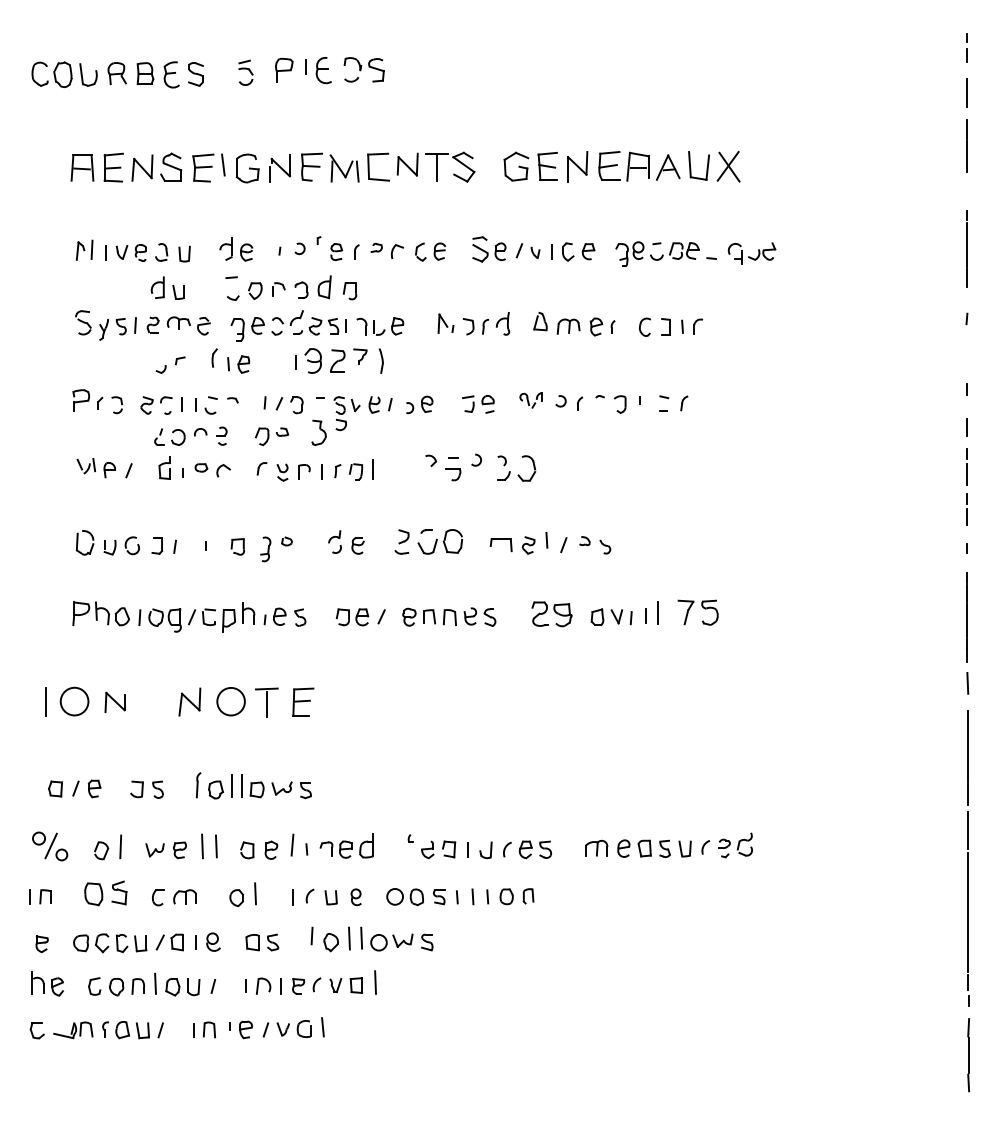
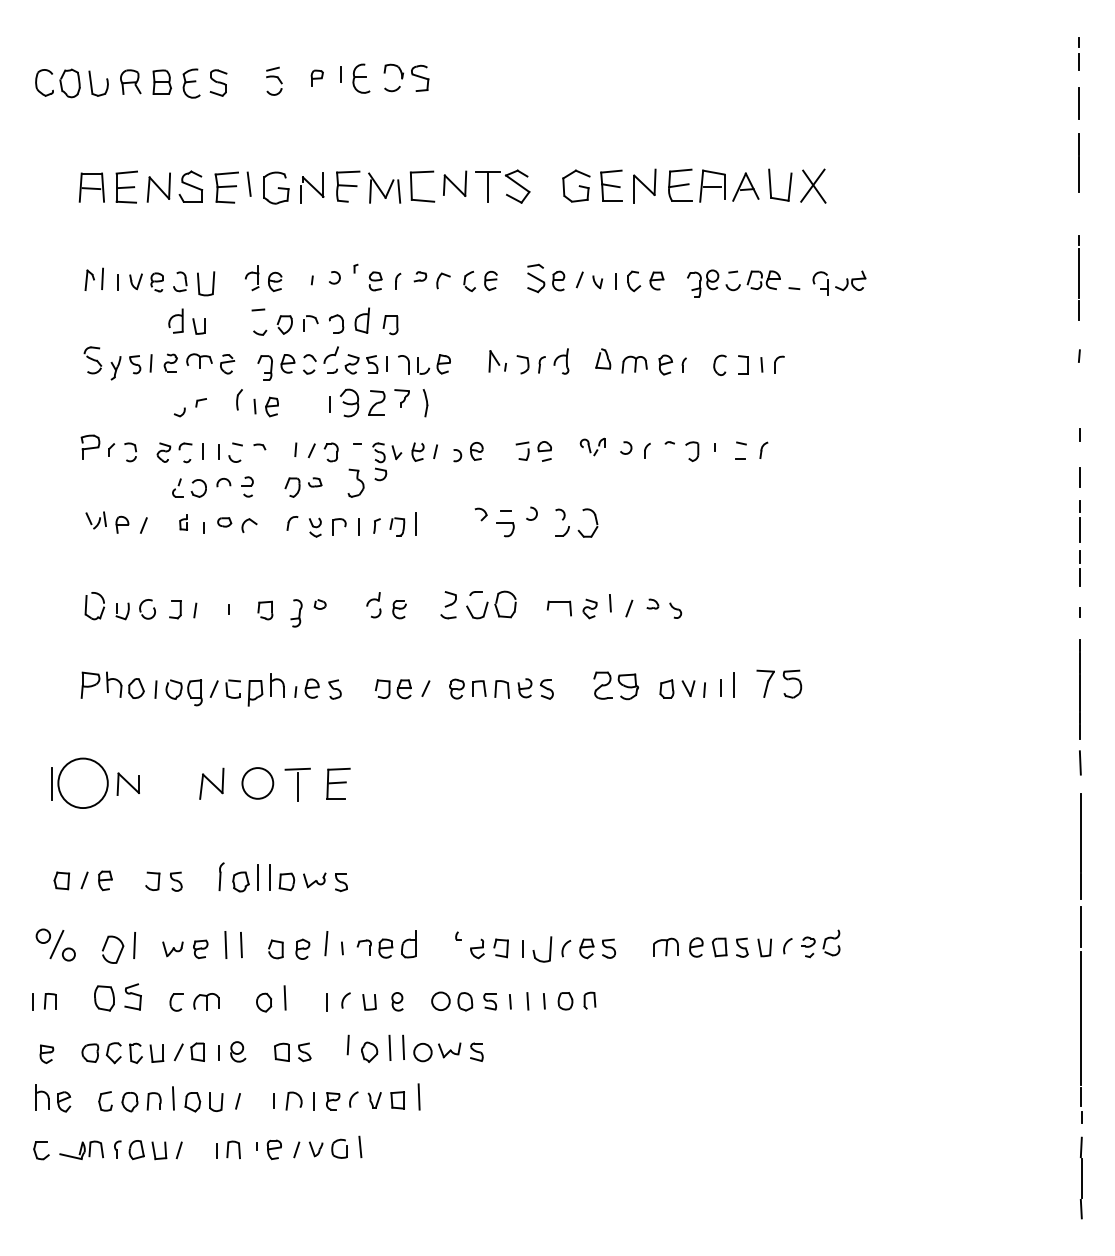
part: (284, 69) -> (317, 77), size x0.6
part: (184, 253) -> (205, 283), size x1.4
part: (164, 467) -> (183, 521), size x0.6
circle: (74, 701) -> (82, 783), size x1.6
part: (485, 849) -> (541, 948), size x1.4
part: (101, 850) -> (113, 949), size x1.4

